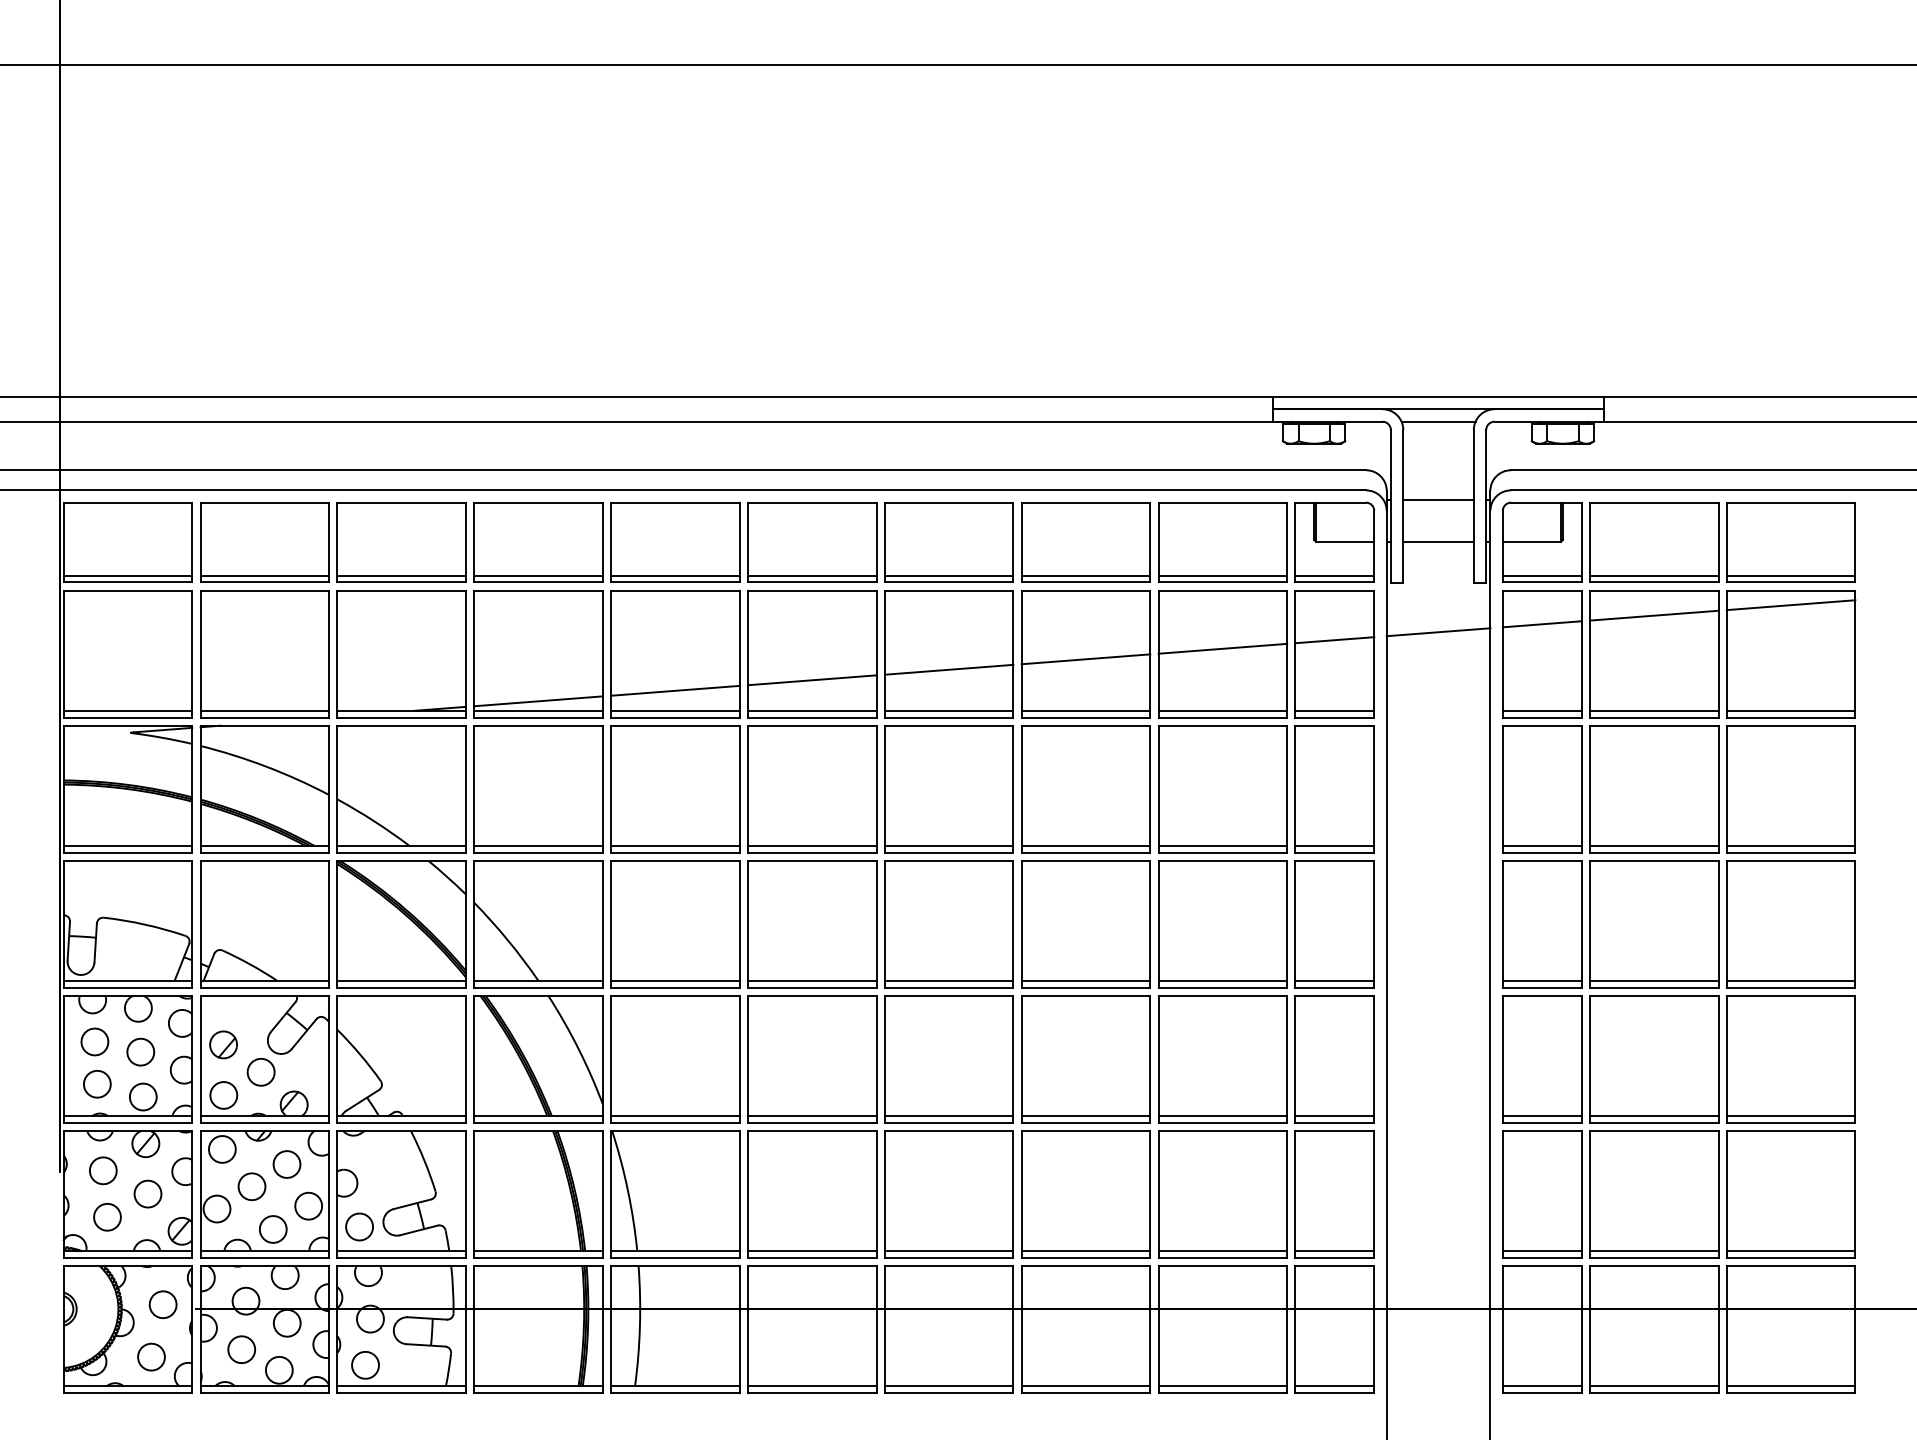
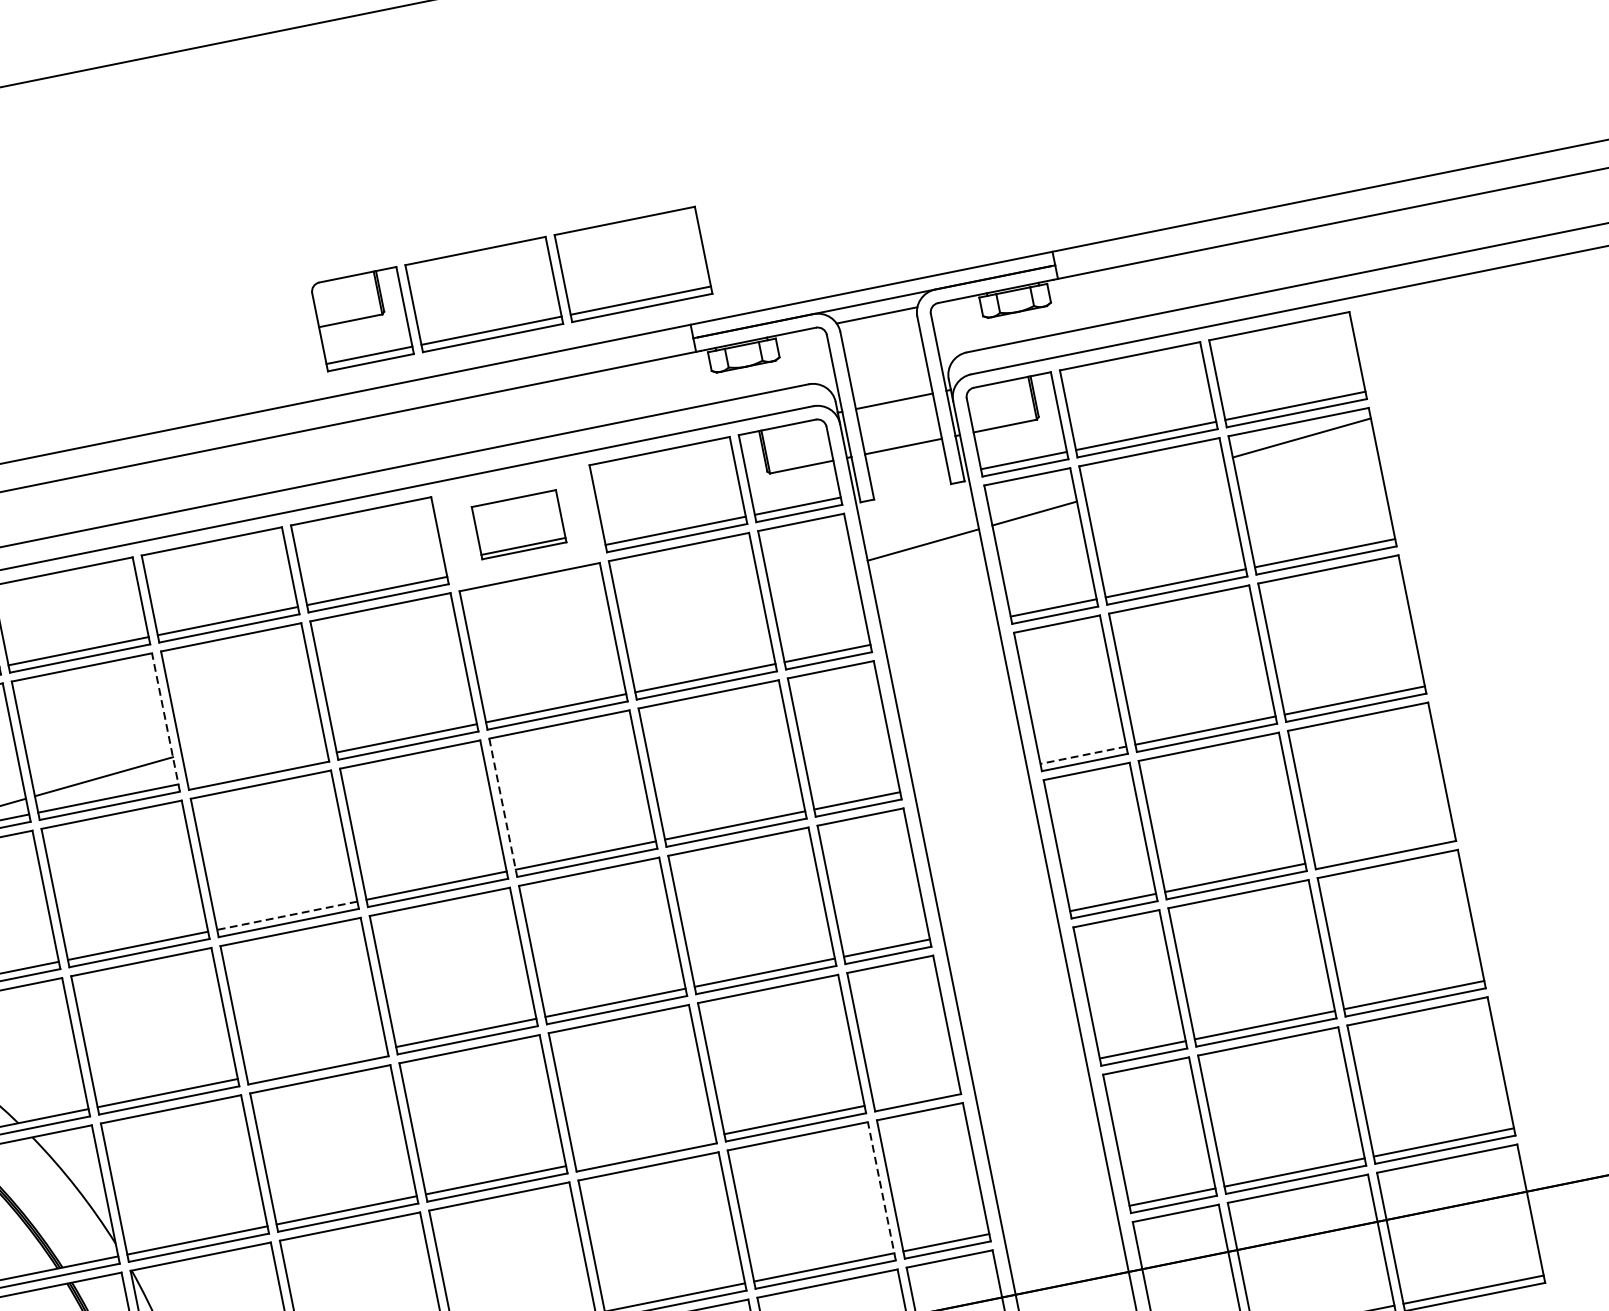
part: (1120, 332) -> (510, 288), added
part: (1085, 542) -> (518, 524), size x0.6
line: (1653, 615) -> (1154, 479), removed
line: (1334, 640) -> (811, 576), removed
line: (1222, 648) -> (691, 610), removed
line: (739, 653) -> (165, 721), solid -> dashed
line: (1085, 659) -> (544, 652), removed
line: (948, 669) -> (397, 693), removed
line: (812, 680) -> (251, 735), removed
line: (812, 710) -> (257, 768), removed
line: (1021, 789) -> (503, 808), solid -> dashed
line: (811, 845) -> (286, 915), solid -> dashed
line: (1541, 845) -> (1082, 754), solid -> dashed
line: (812, 980) -> (317, 1062), removed
line: (1790, 980) -> (1383, 847), removed
line: (1085, 1115) -> (644, 1149), removed
line: (1334, 1115) -> (916, 1094), removed
line: (1287, 1193) -> (882, 1190), solid -> dashed

